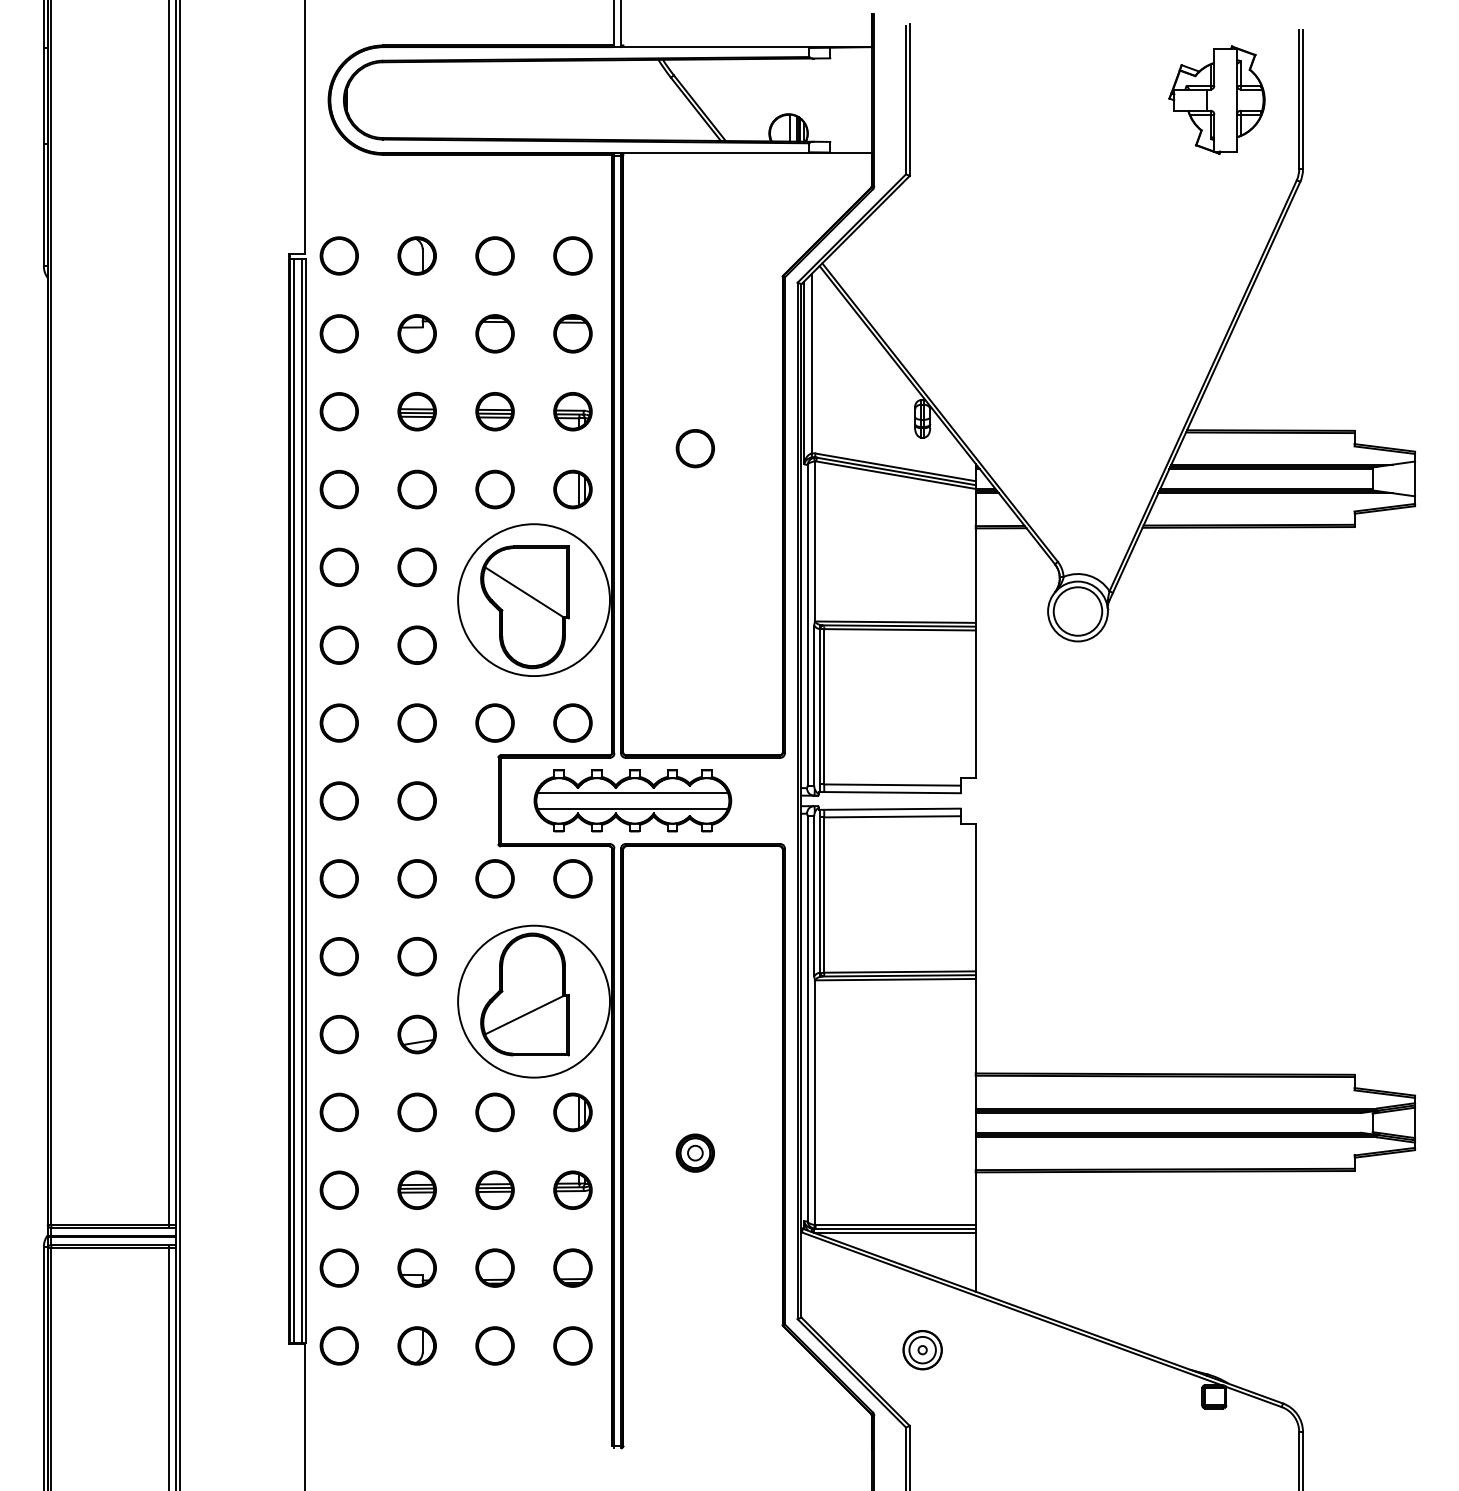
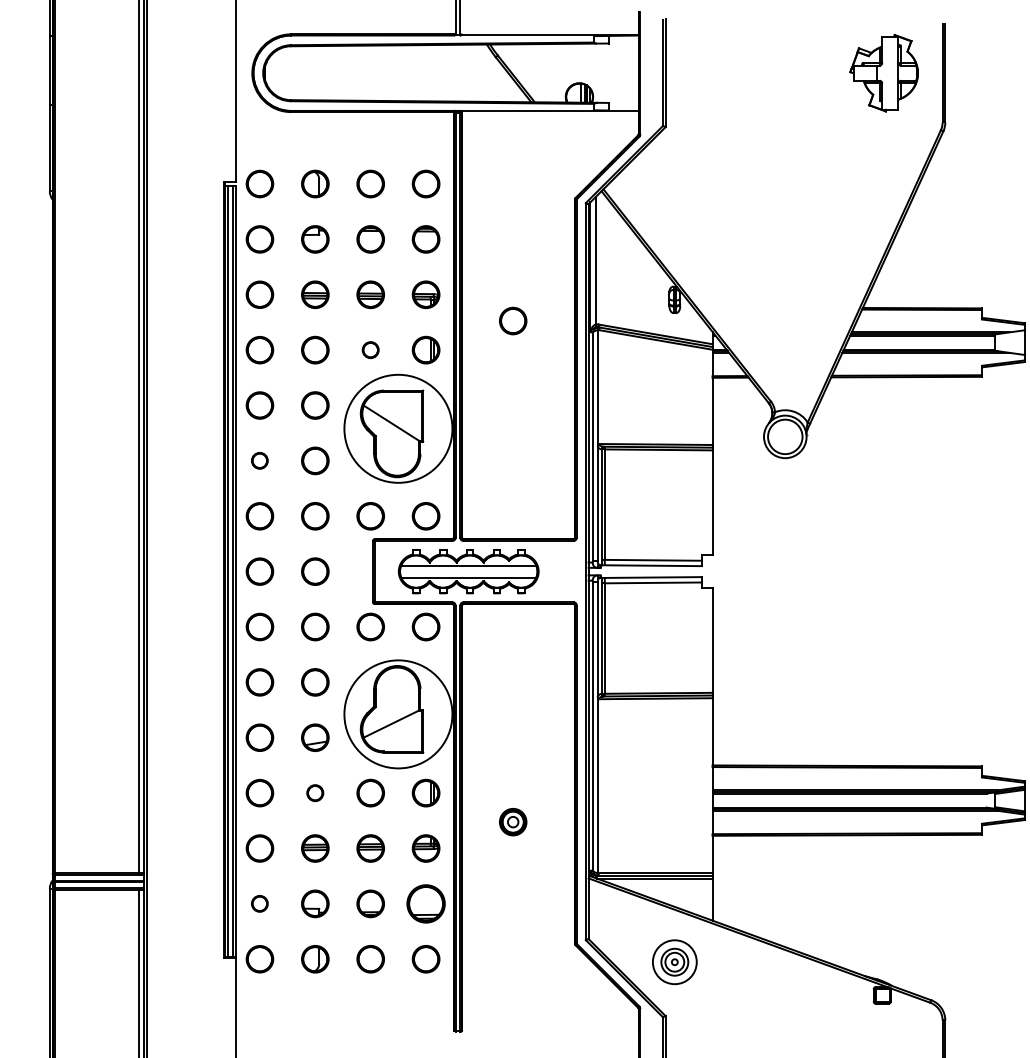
part: (494, 489) -> (370, 350), size x0.6
part: (338, 644) -> (259, 460), size x0.6
part: (416, 1112) -> (314, 793), size x0.6
part: (338, 1267) -> (259, 903), size x0.6
part: (572, 1267) -> (425, 903), size x1.4
circle: (922, 1349) -> (674, 961), size x1.6

